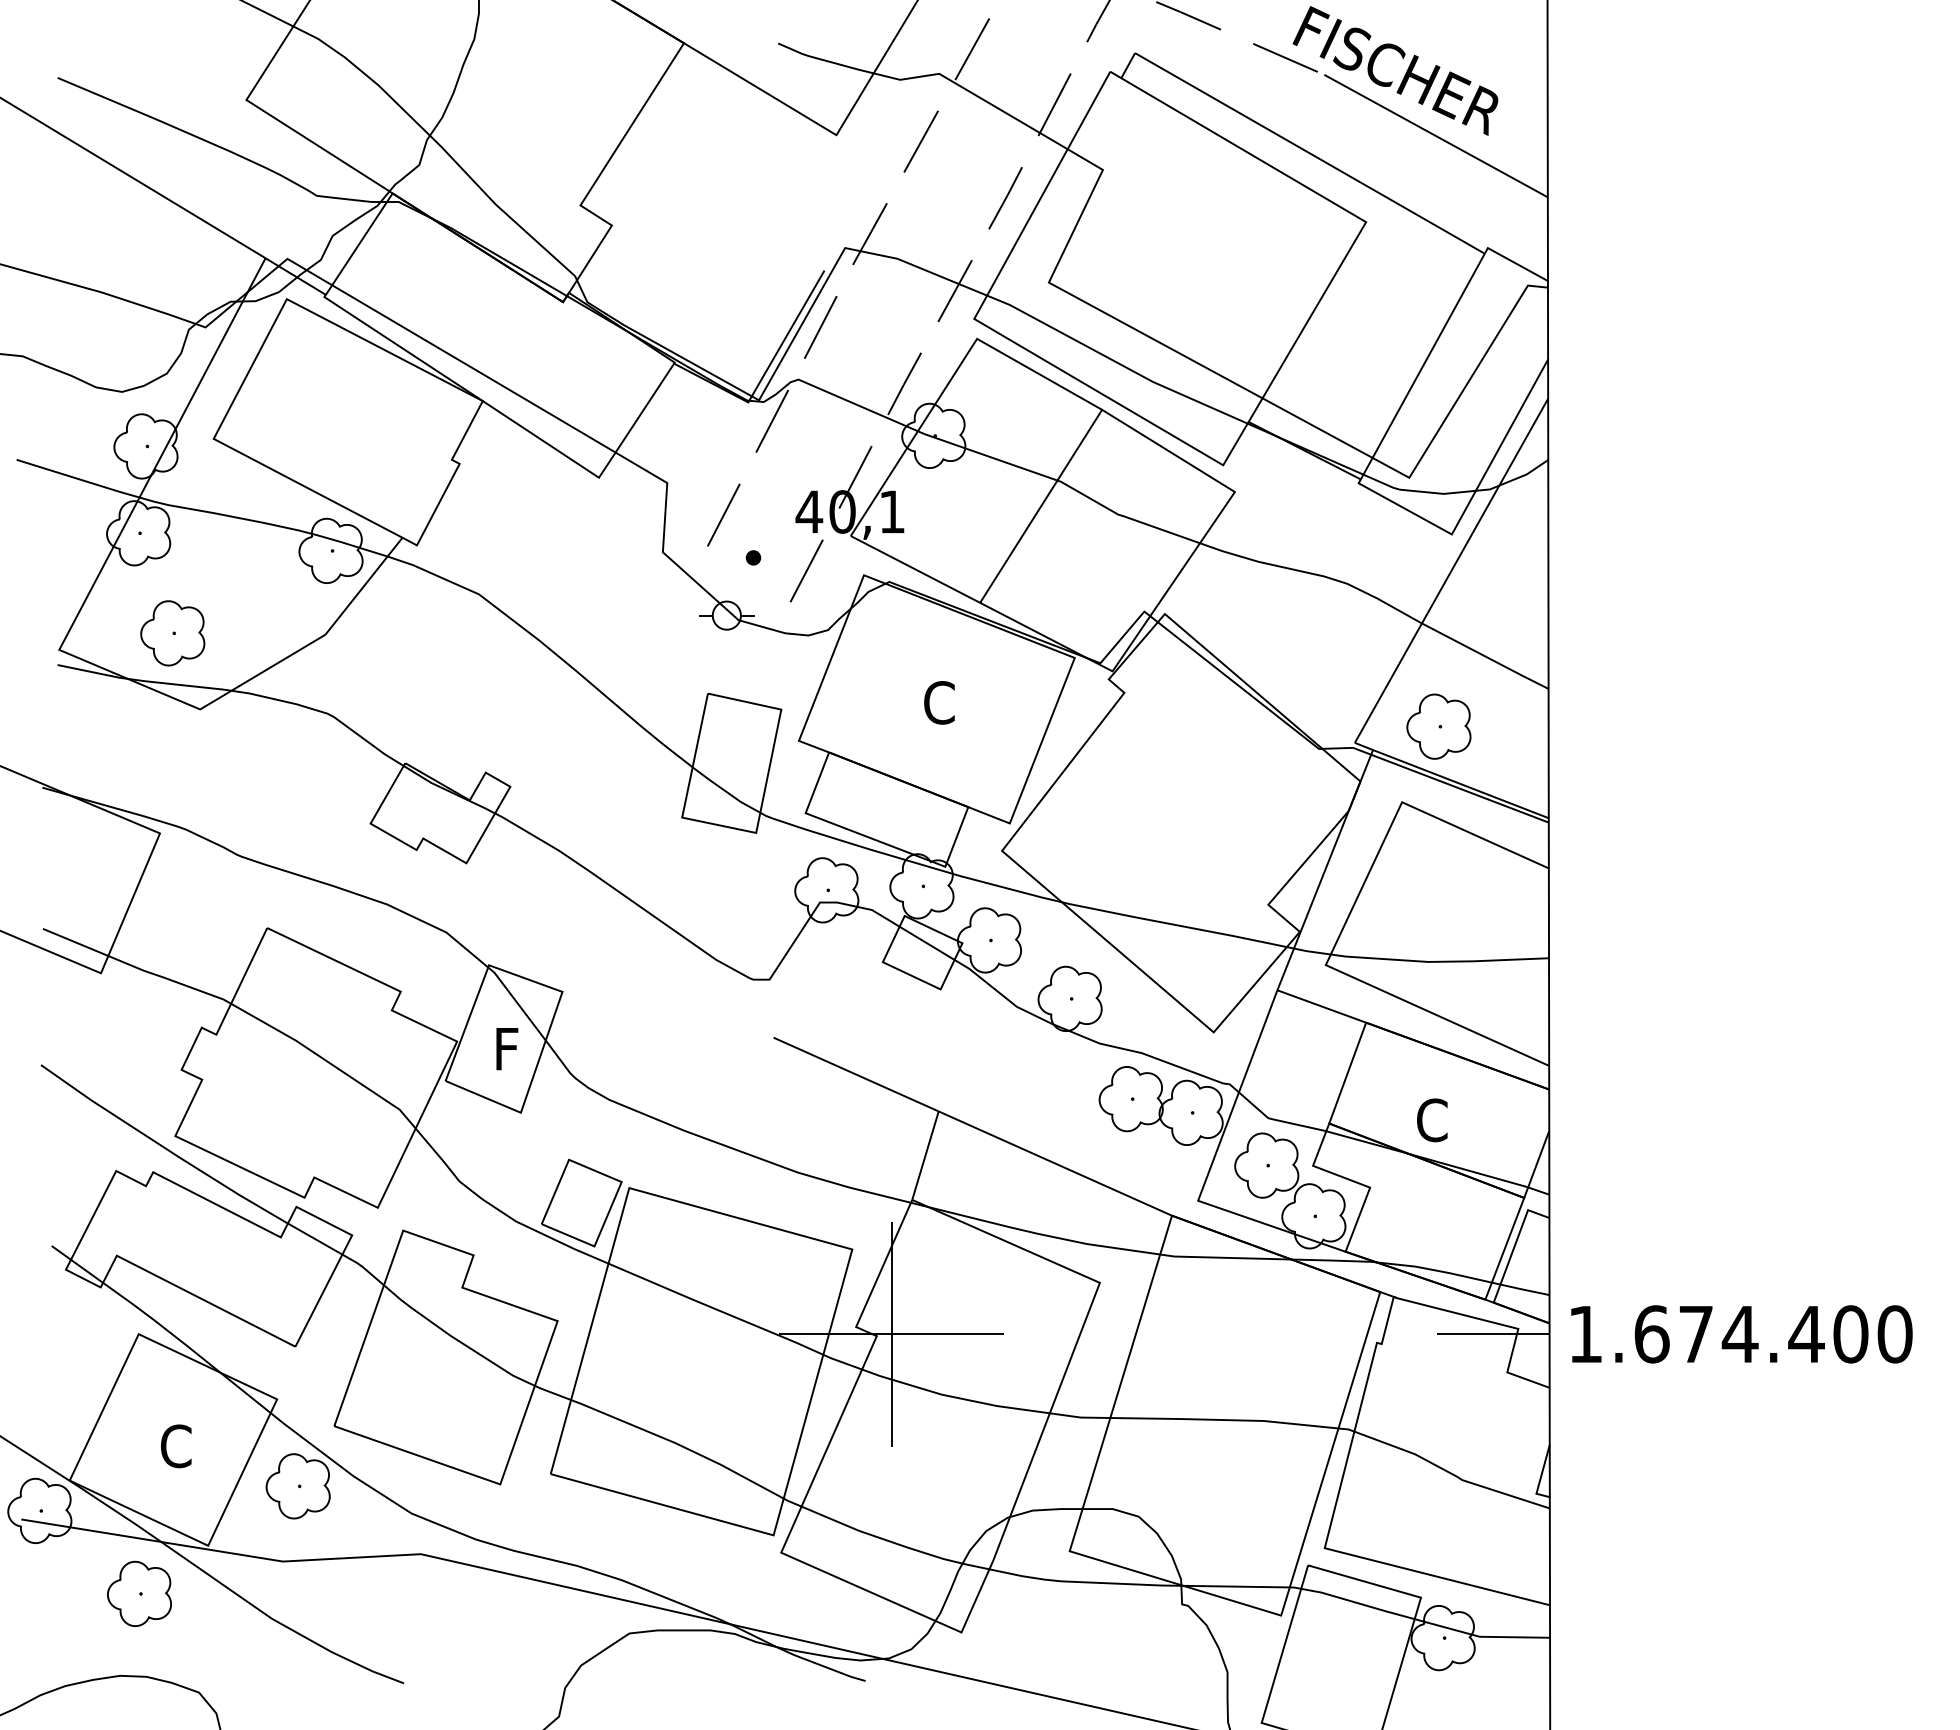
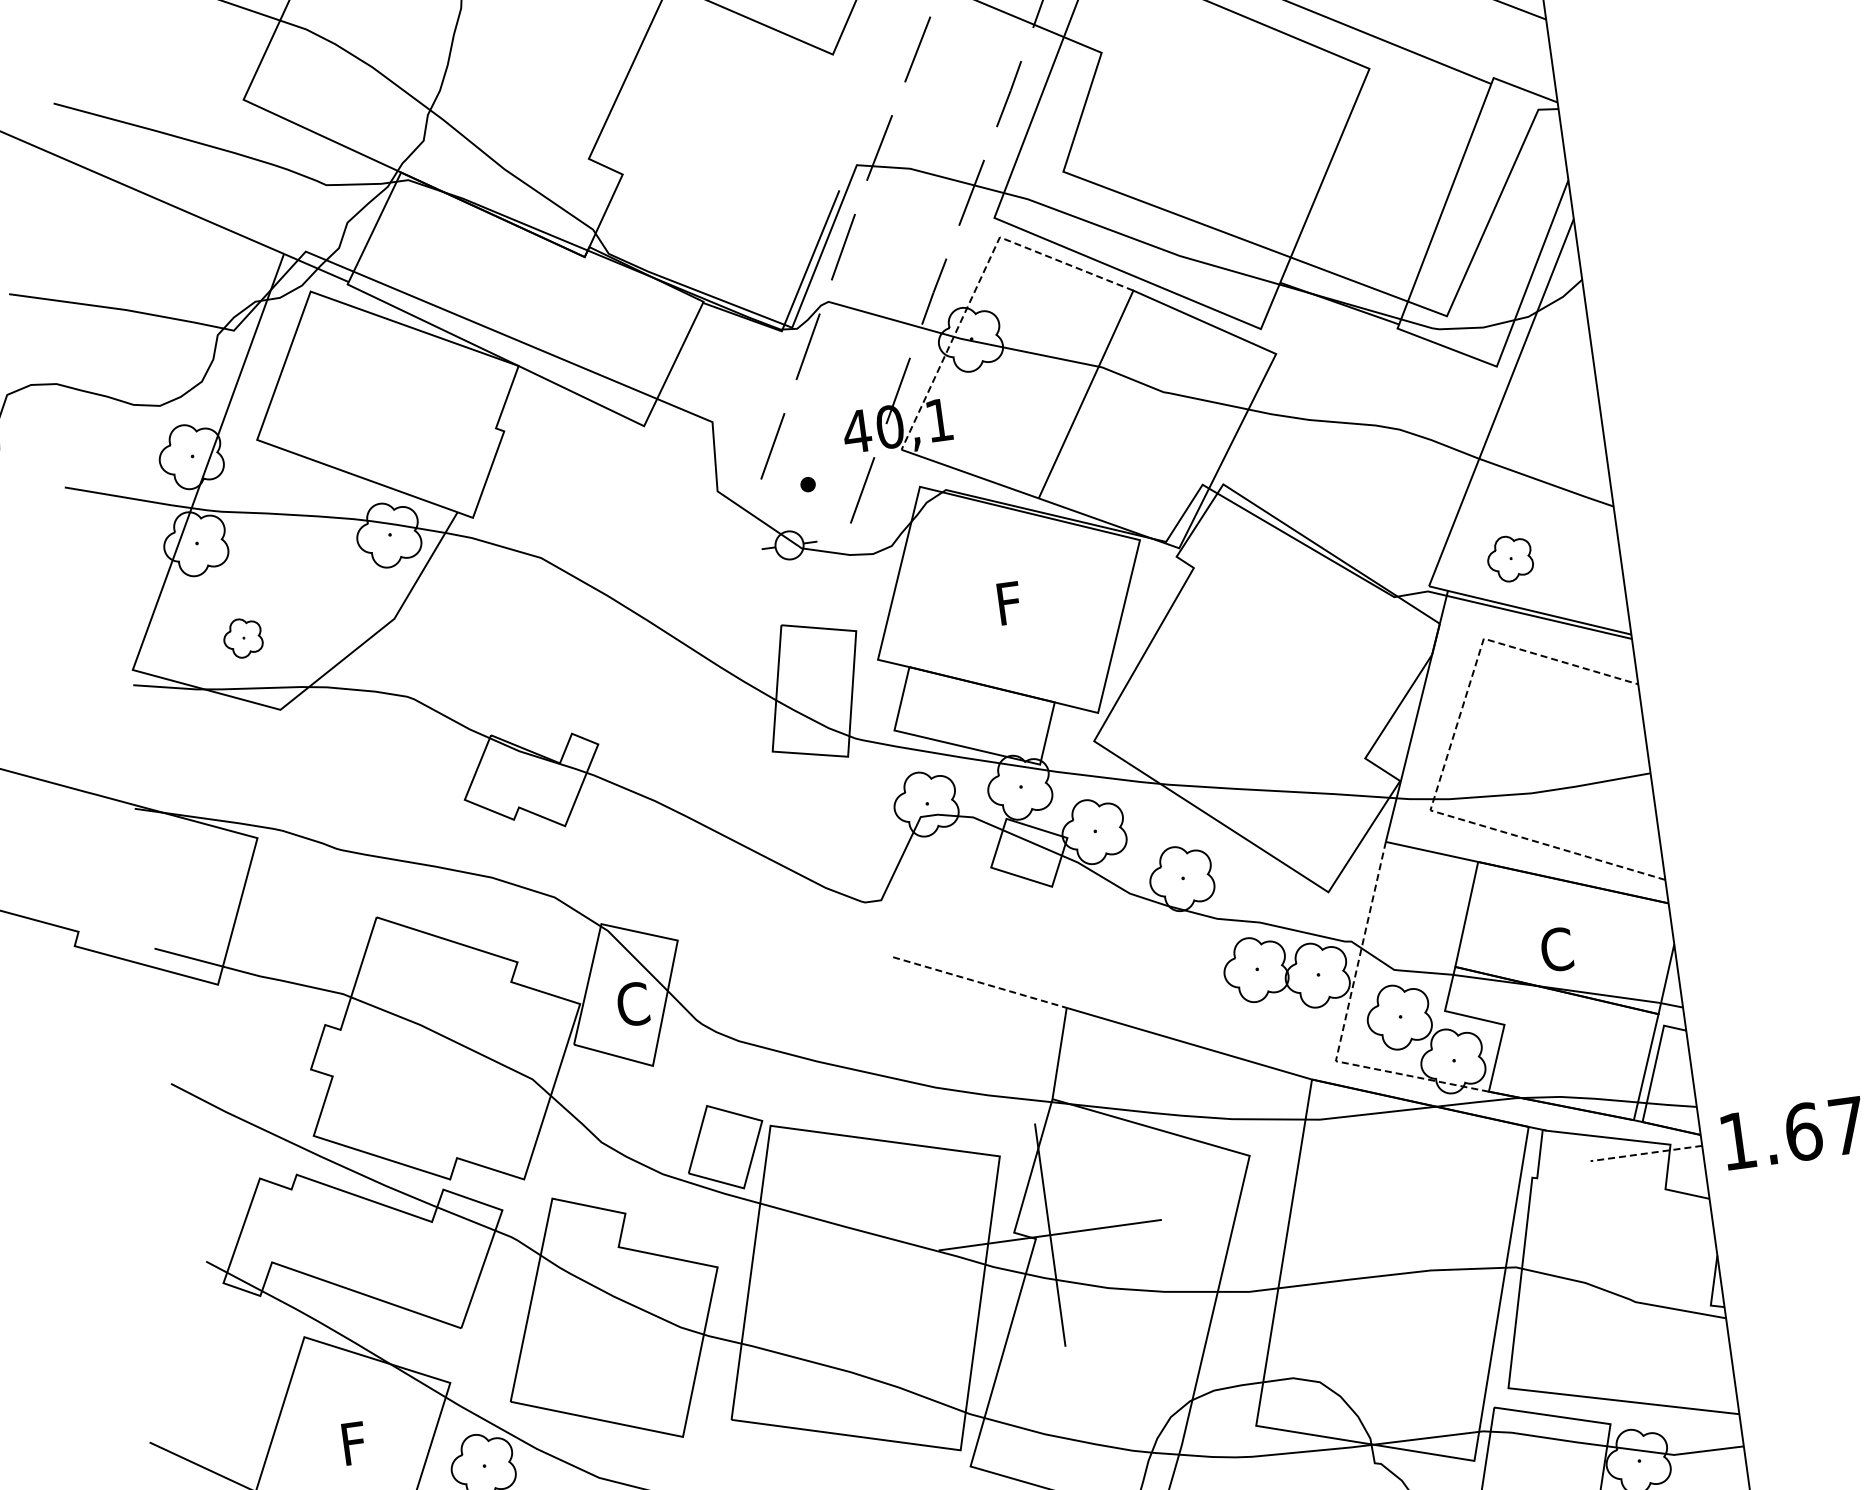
line: (952, 376) -> (980, 277), solid -> dashed
part: (172, 633) -> (242, 638), size x0.6
text: (939, 702) -> (1012, 602), C -> F
part: (1438, 726) -> (1509, 558), size x0.7
line: (1346, 921) -> (1444, 764), solid -> dashed
text: (509, 1048) -> (632, 1003), F -> C
line: (856, 1074) -> (980, 982), solid -> dashed
line: (1210, 1168) -> (1343, 1027), solid -> dashed
line: (1492, 1334) -> (1645, 1153), solid -> dashed
text: (176, 1446) -> (357, 1443), C -> F

